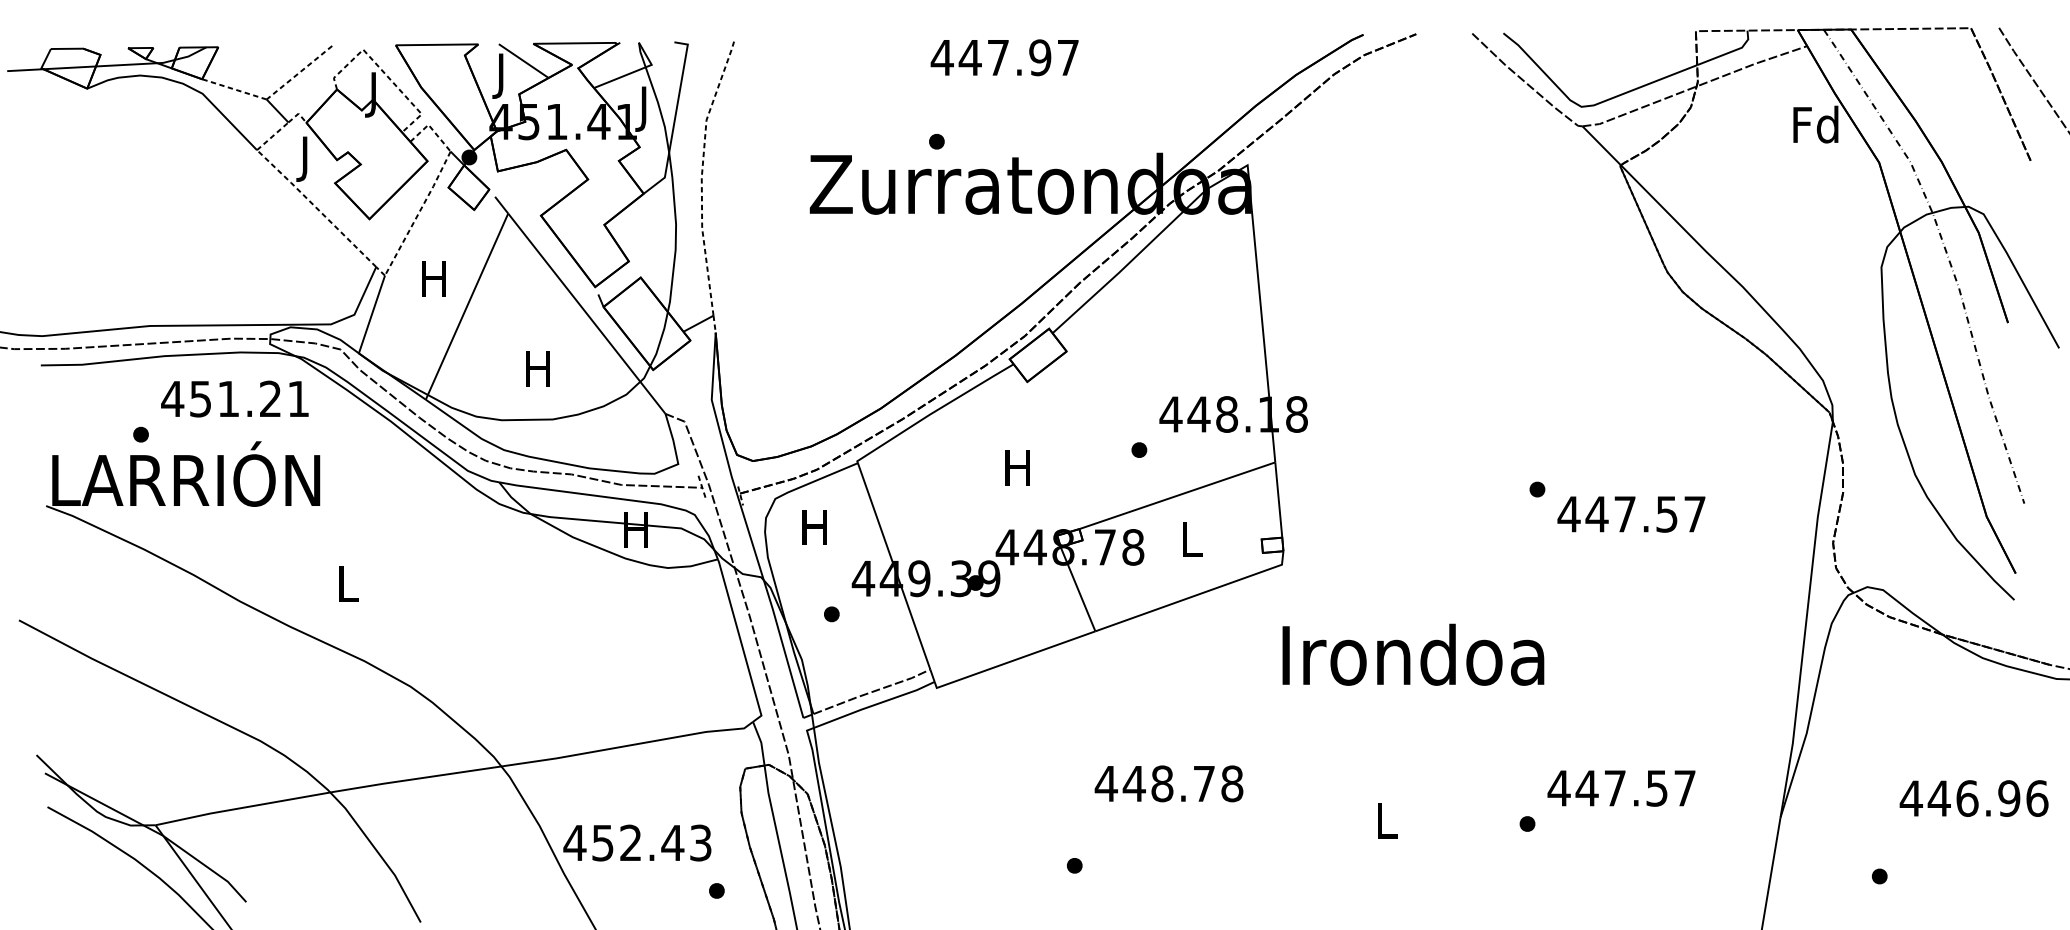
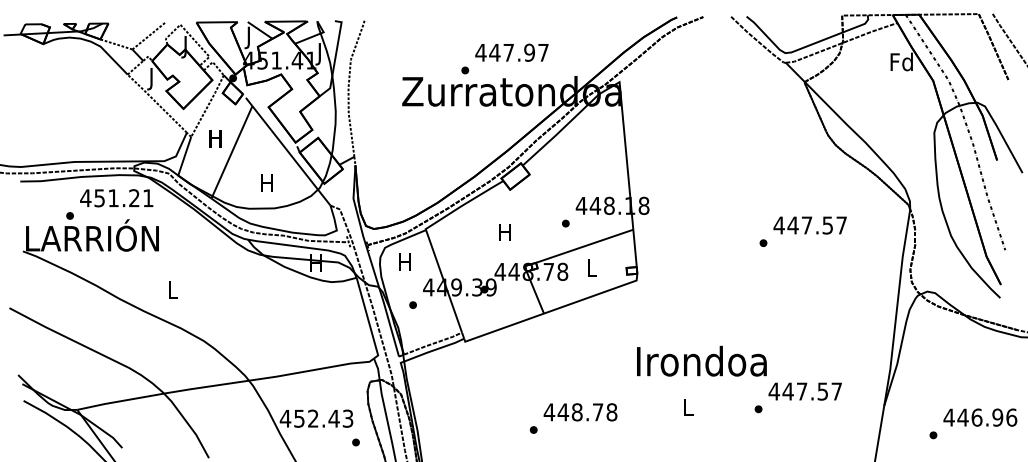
text: (1003, 57) -> (511, 52), moved
text: (1630, 514) -> (809, 225), moved
text: (1412, 653) -> (701, 360), moved
text: (1168, 784) -> (580, 412), moved
text: (1974, 798) -> (980, 417), moved

